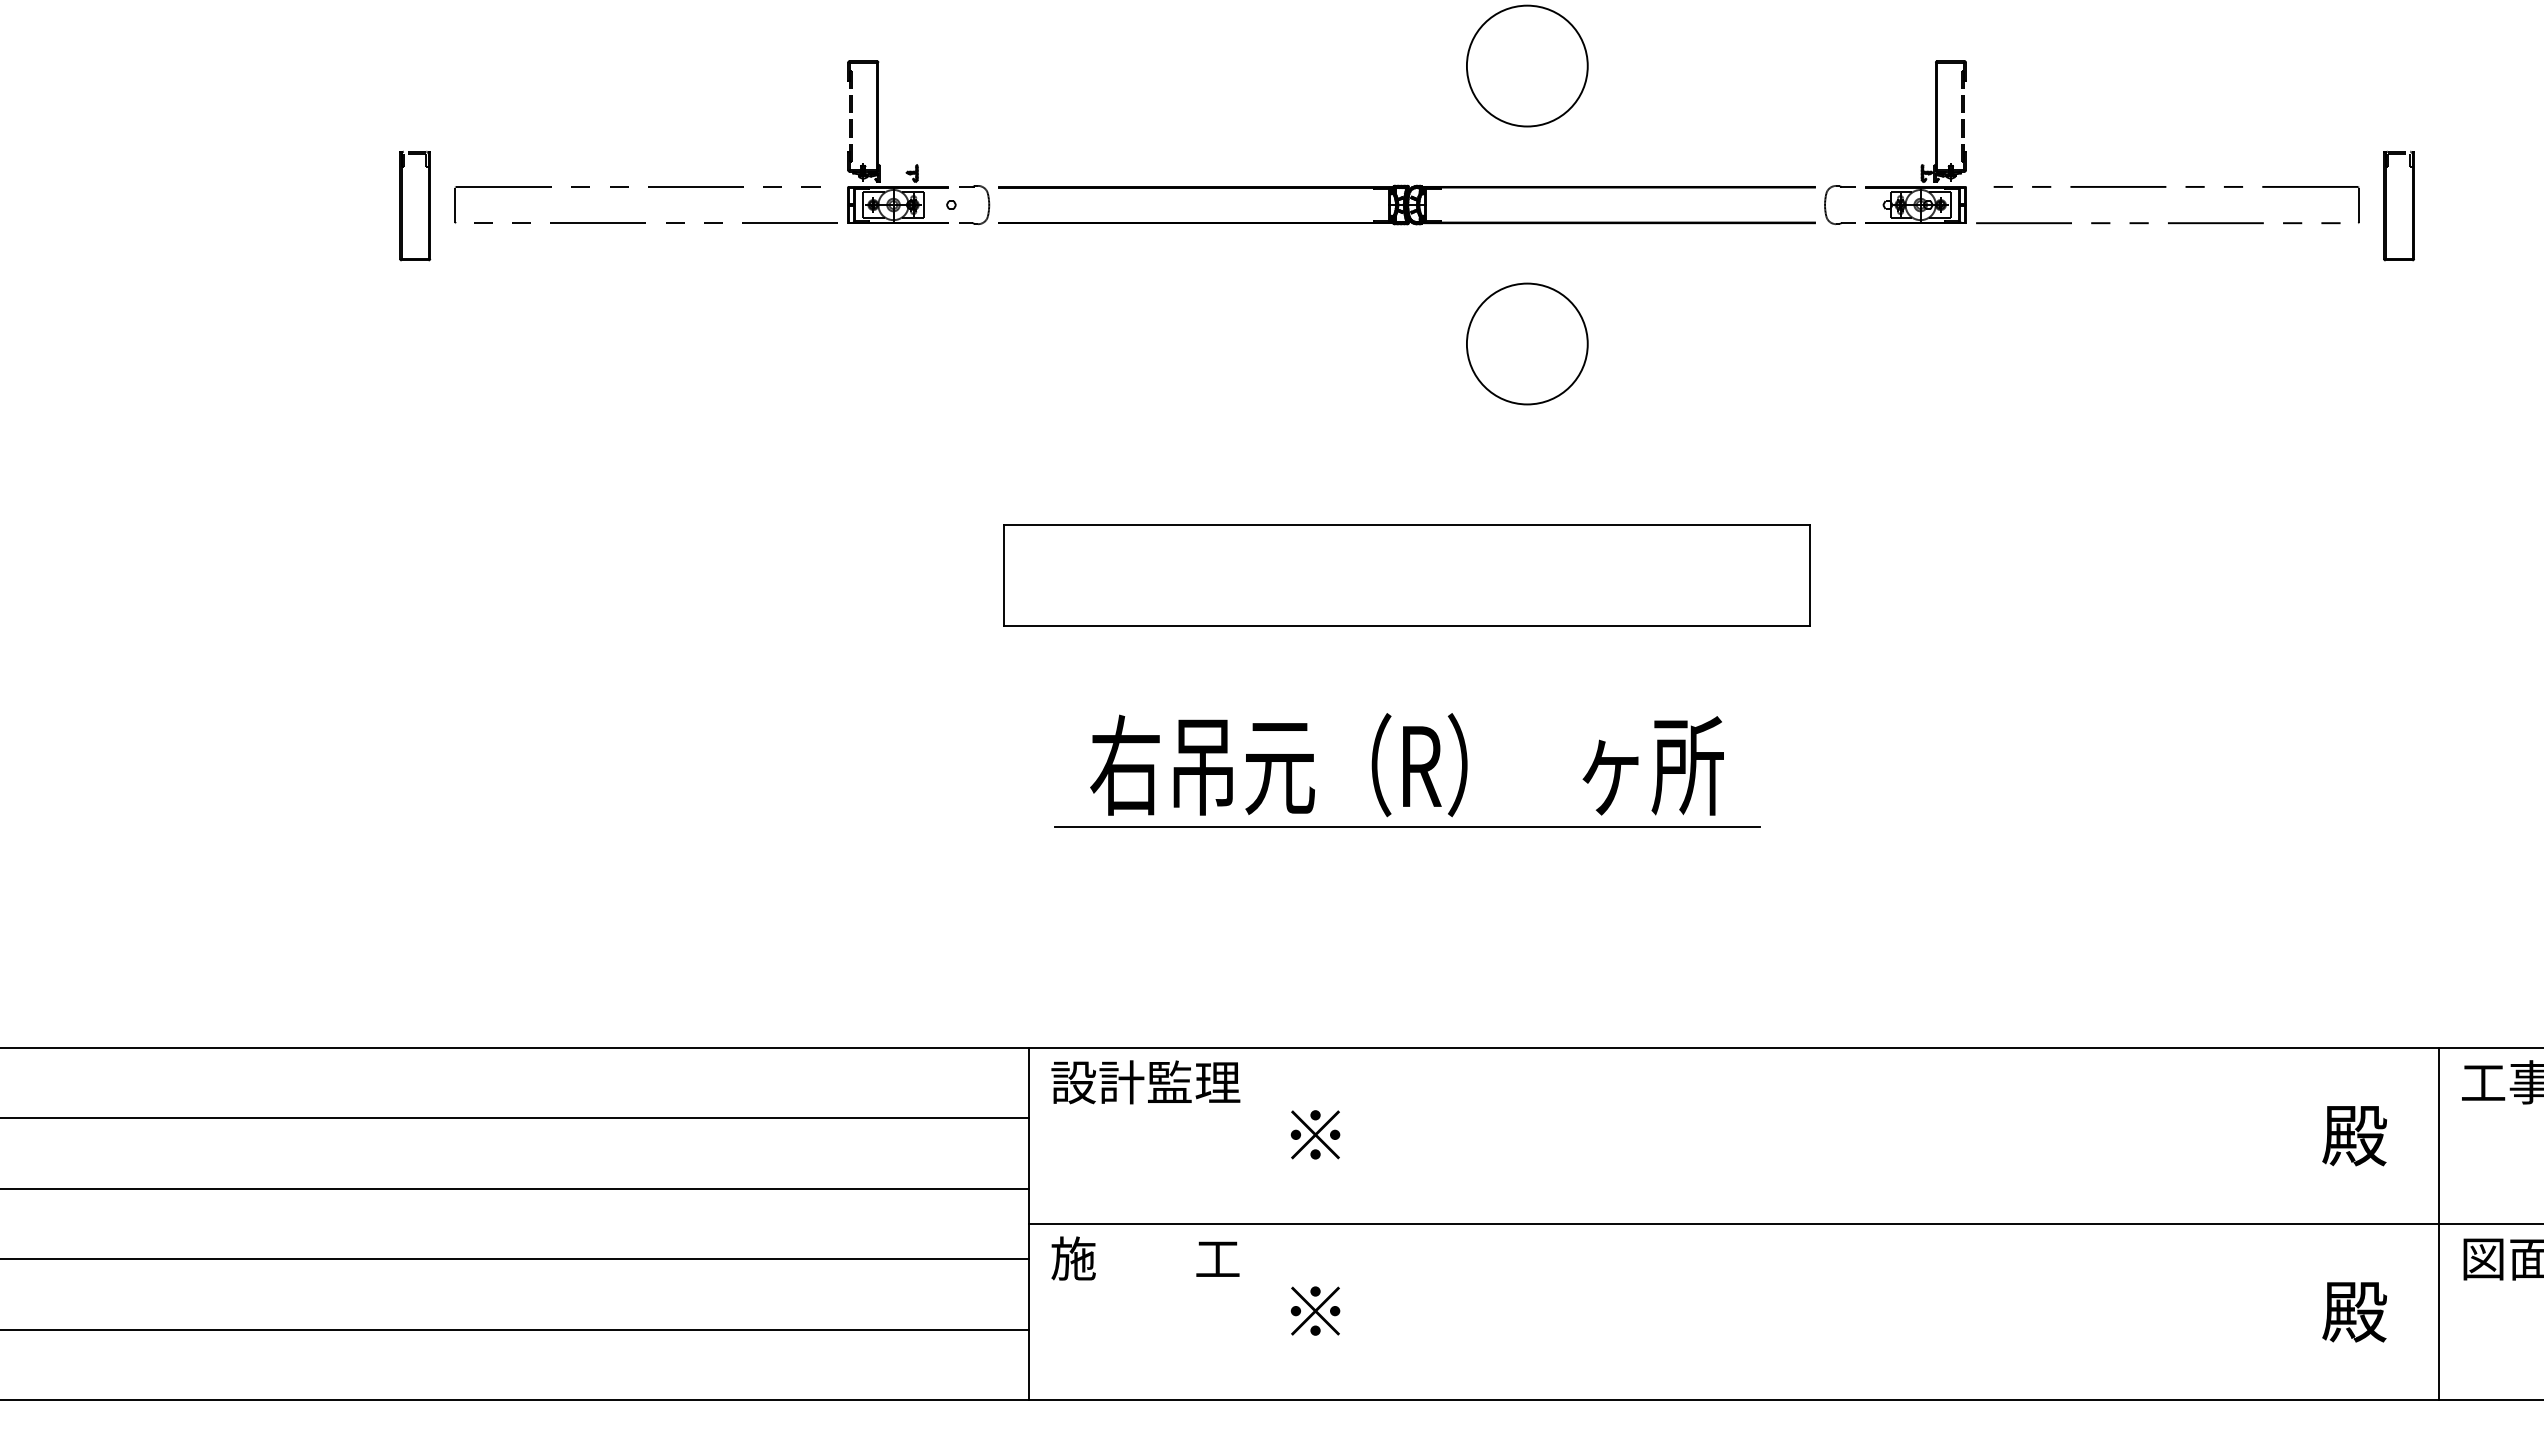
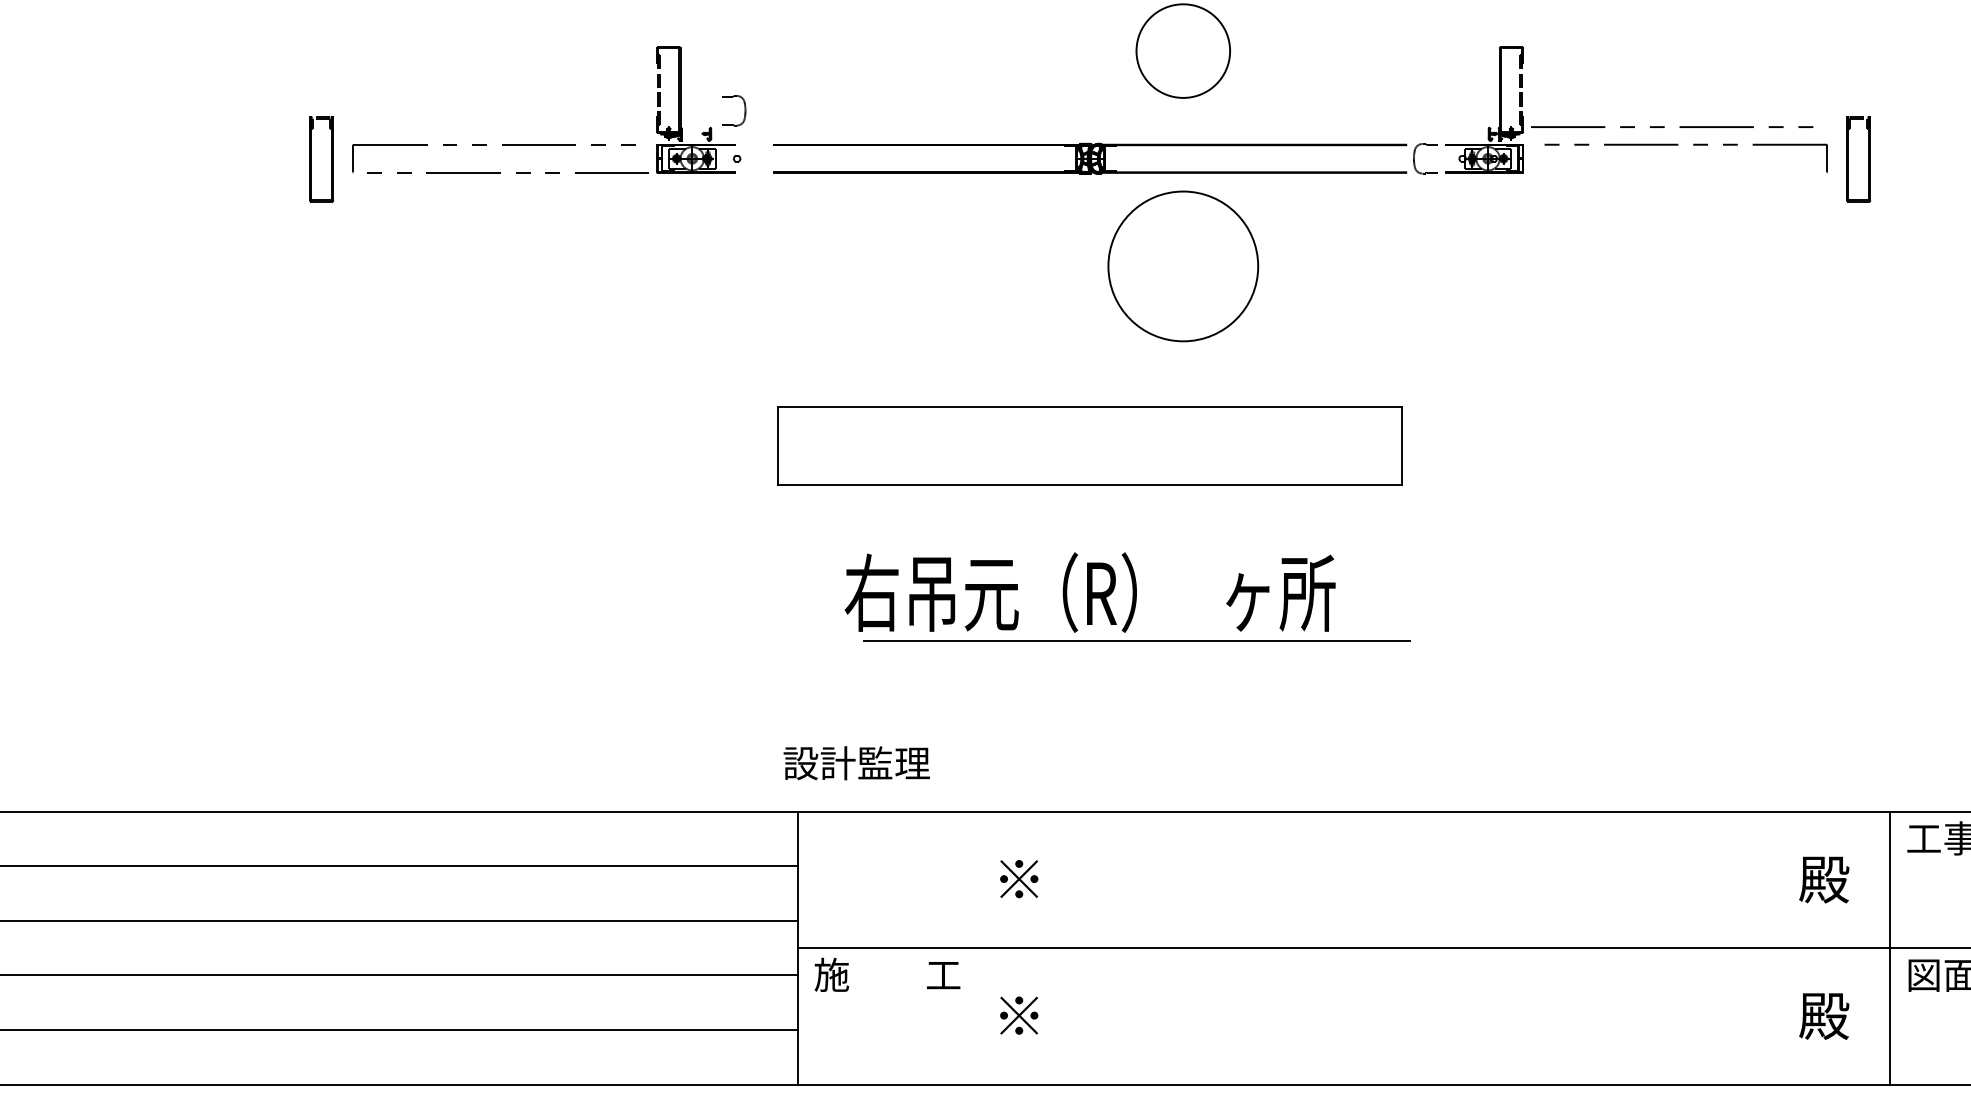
part: (988, 204) -> (744, 110), moved
line: (2148, 223) -> (1664, 127), moved
circle: (1526, 343) -> (1182, 266), size x1.6
line: (1407, 826) -> (1137, 640), moved
text: (1145, 1082) -> (856, 763), moved

